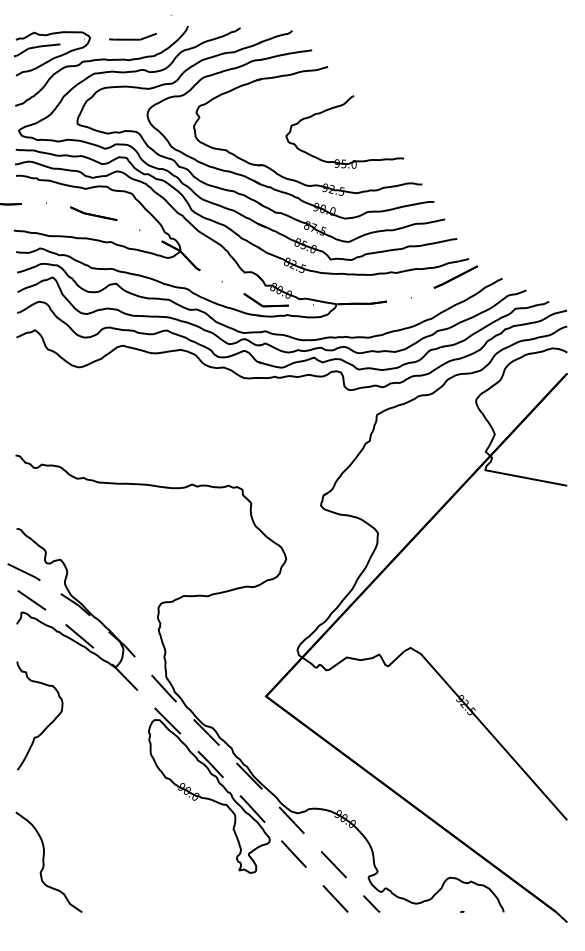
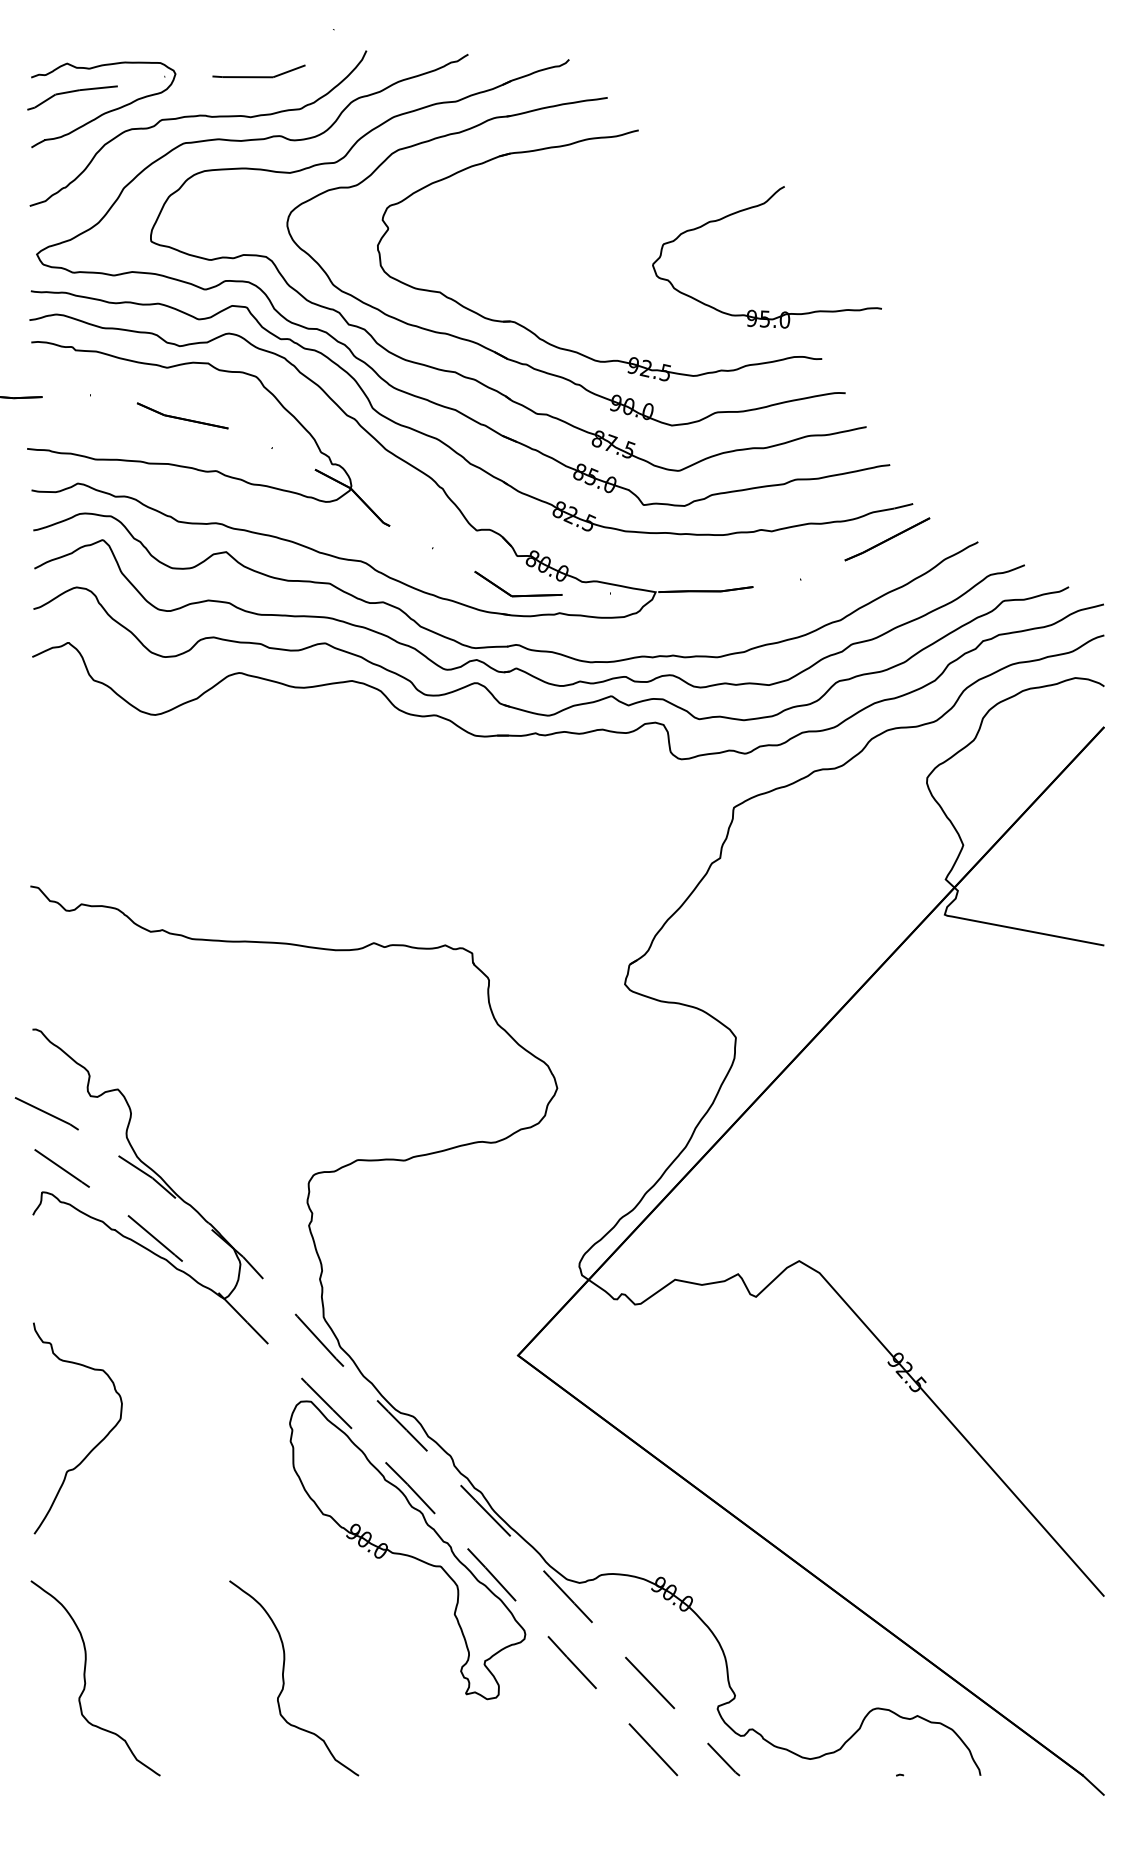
part: (335, 108) -> (748, 211), moved
curve: (48, 724) -> (94, 1445), moved
curve: (146, 861) -> (285, 1676), added

